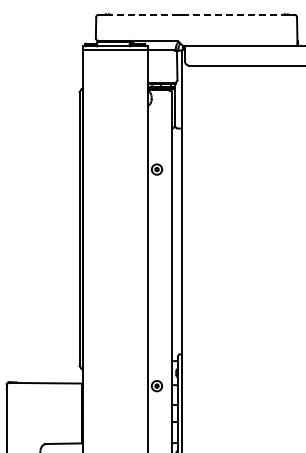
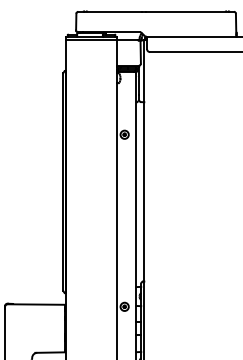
line: (142, 14) -> (113, 11), dashed -> solid
line: (235, 14) -> (187, 11), dashed -> solid

